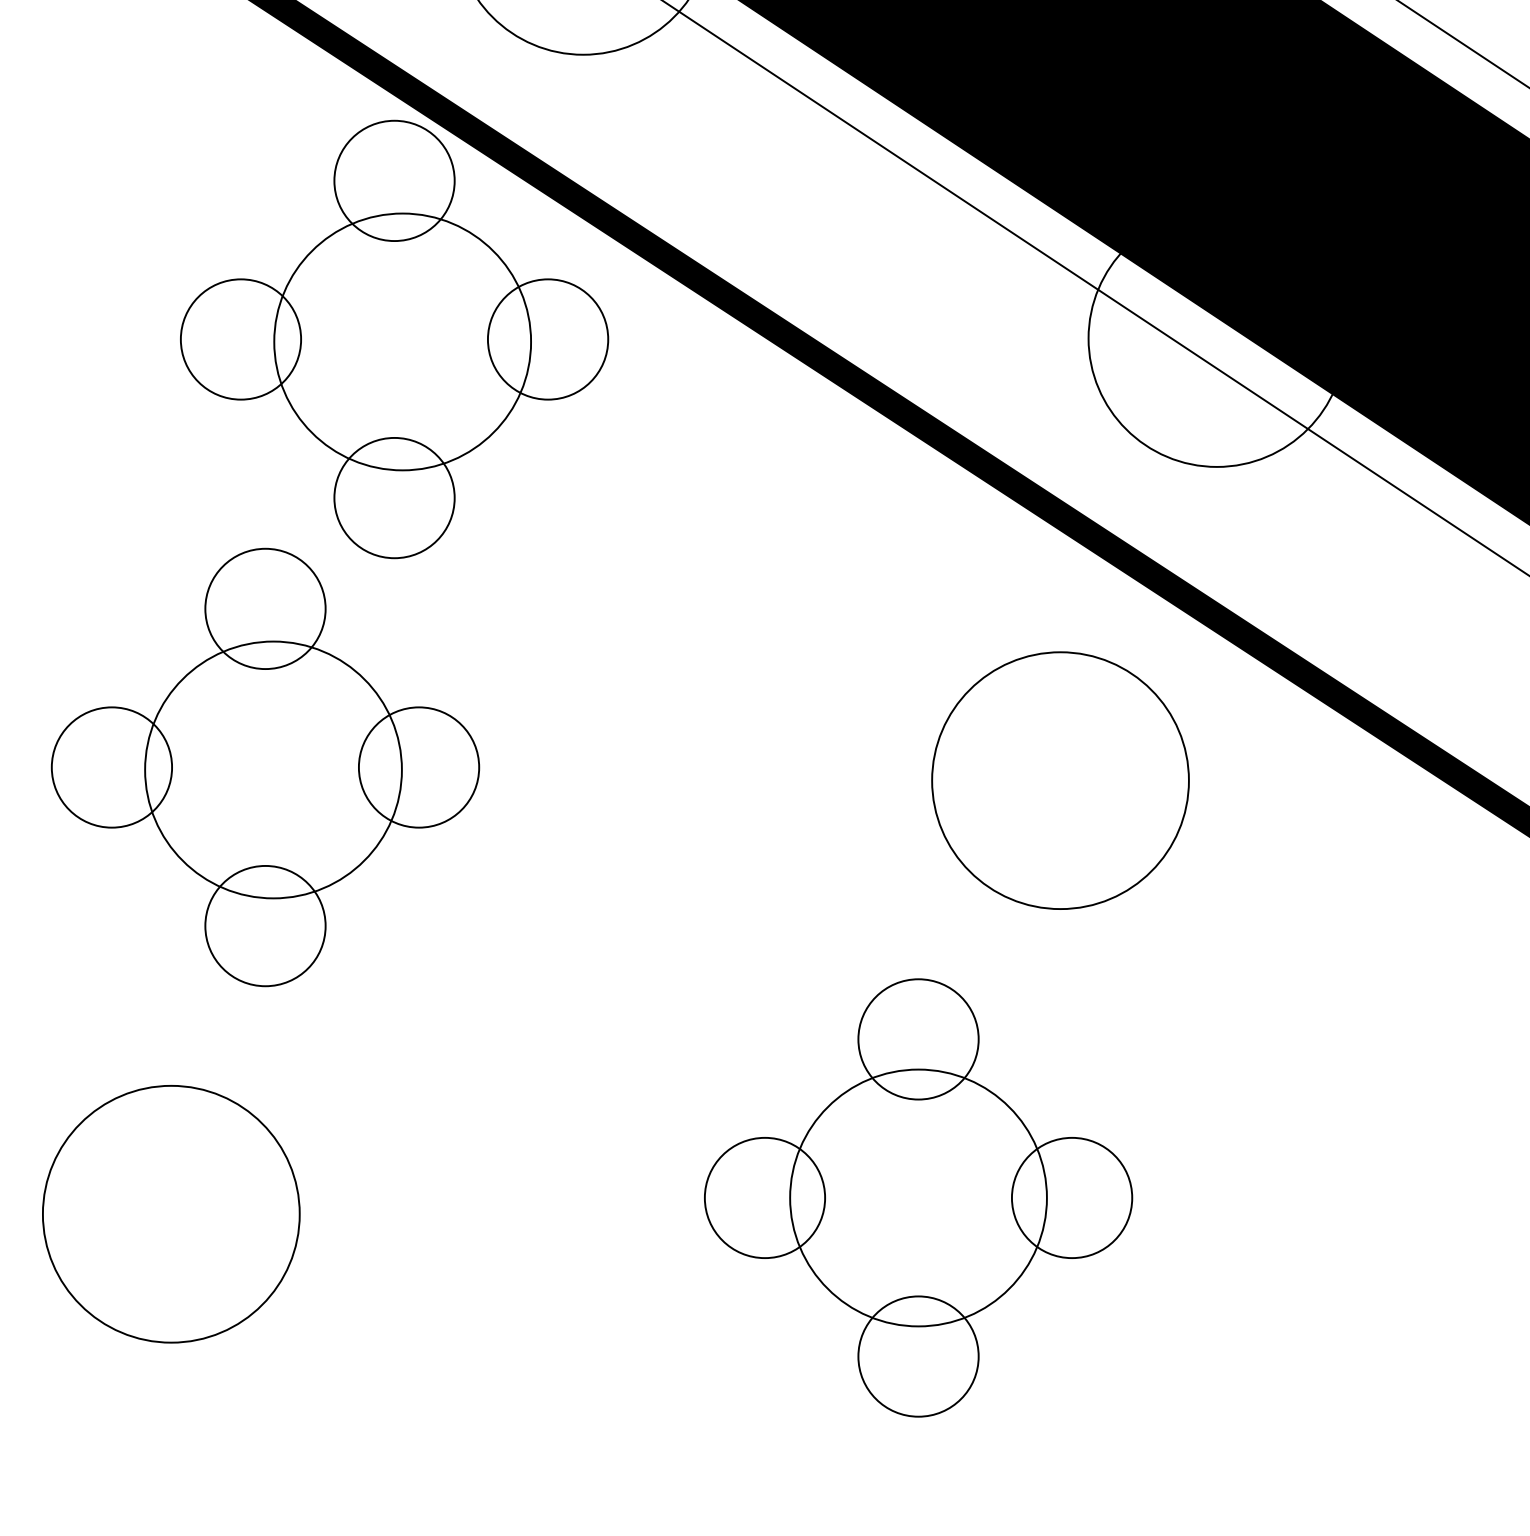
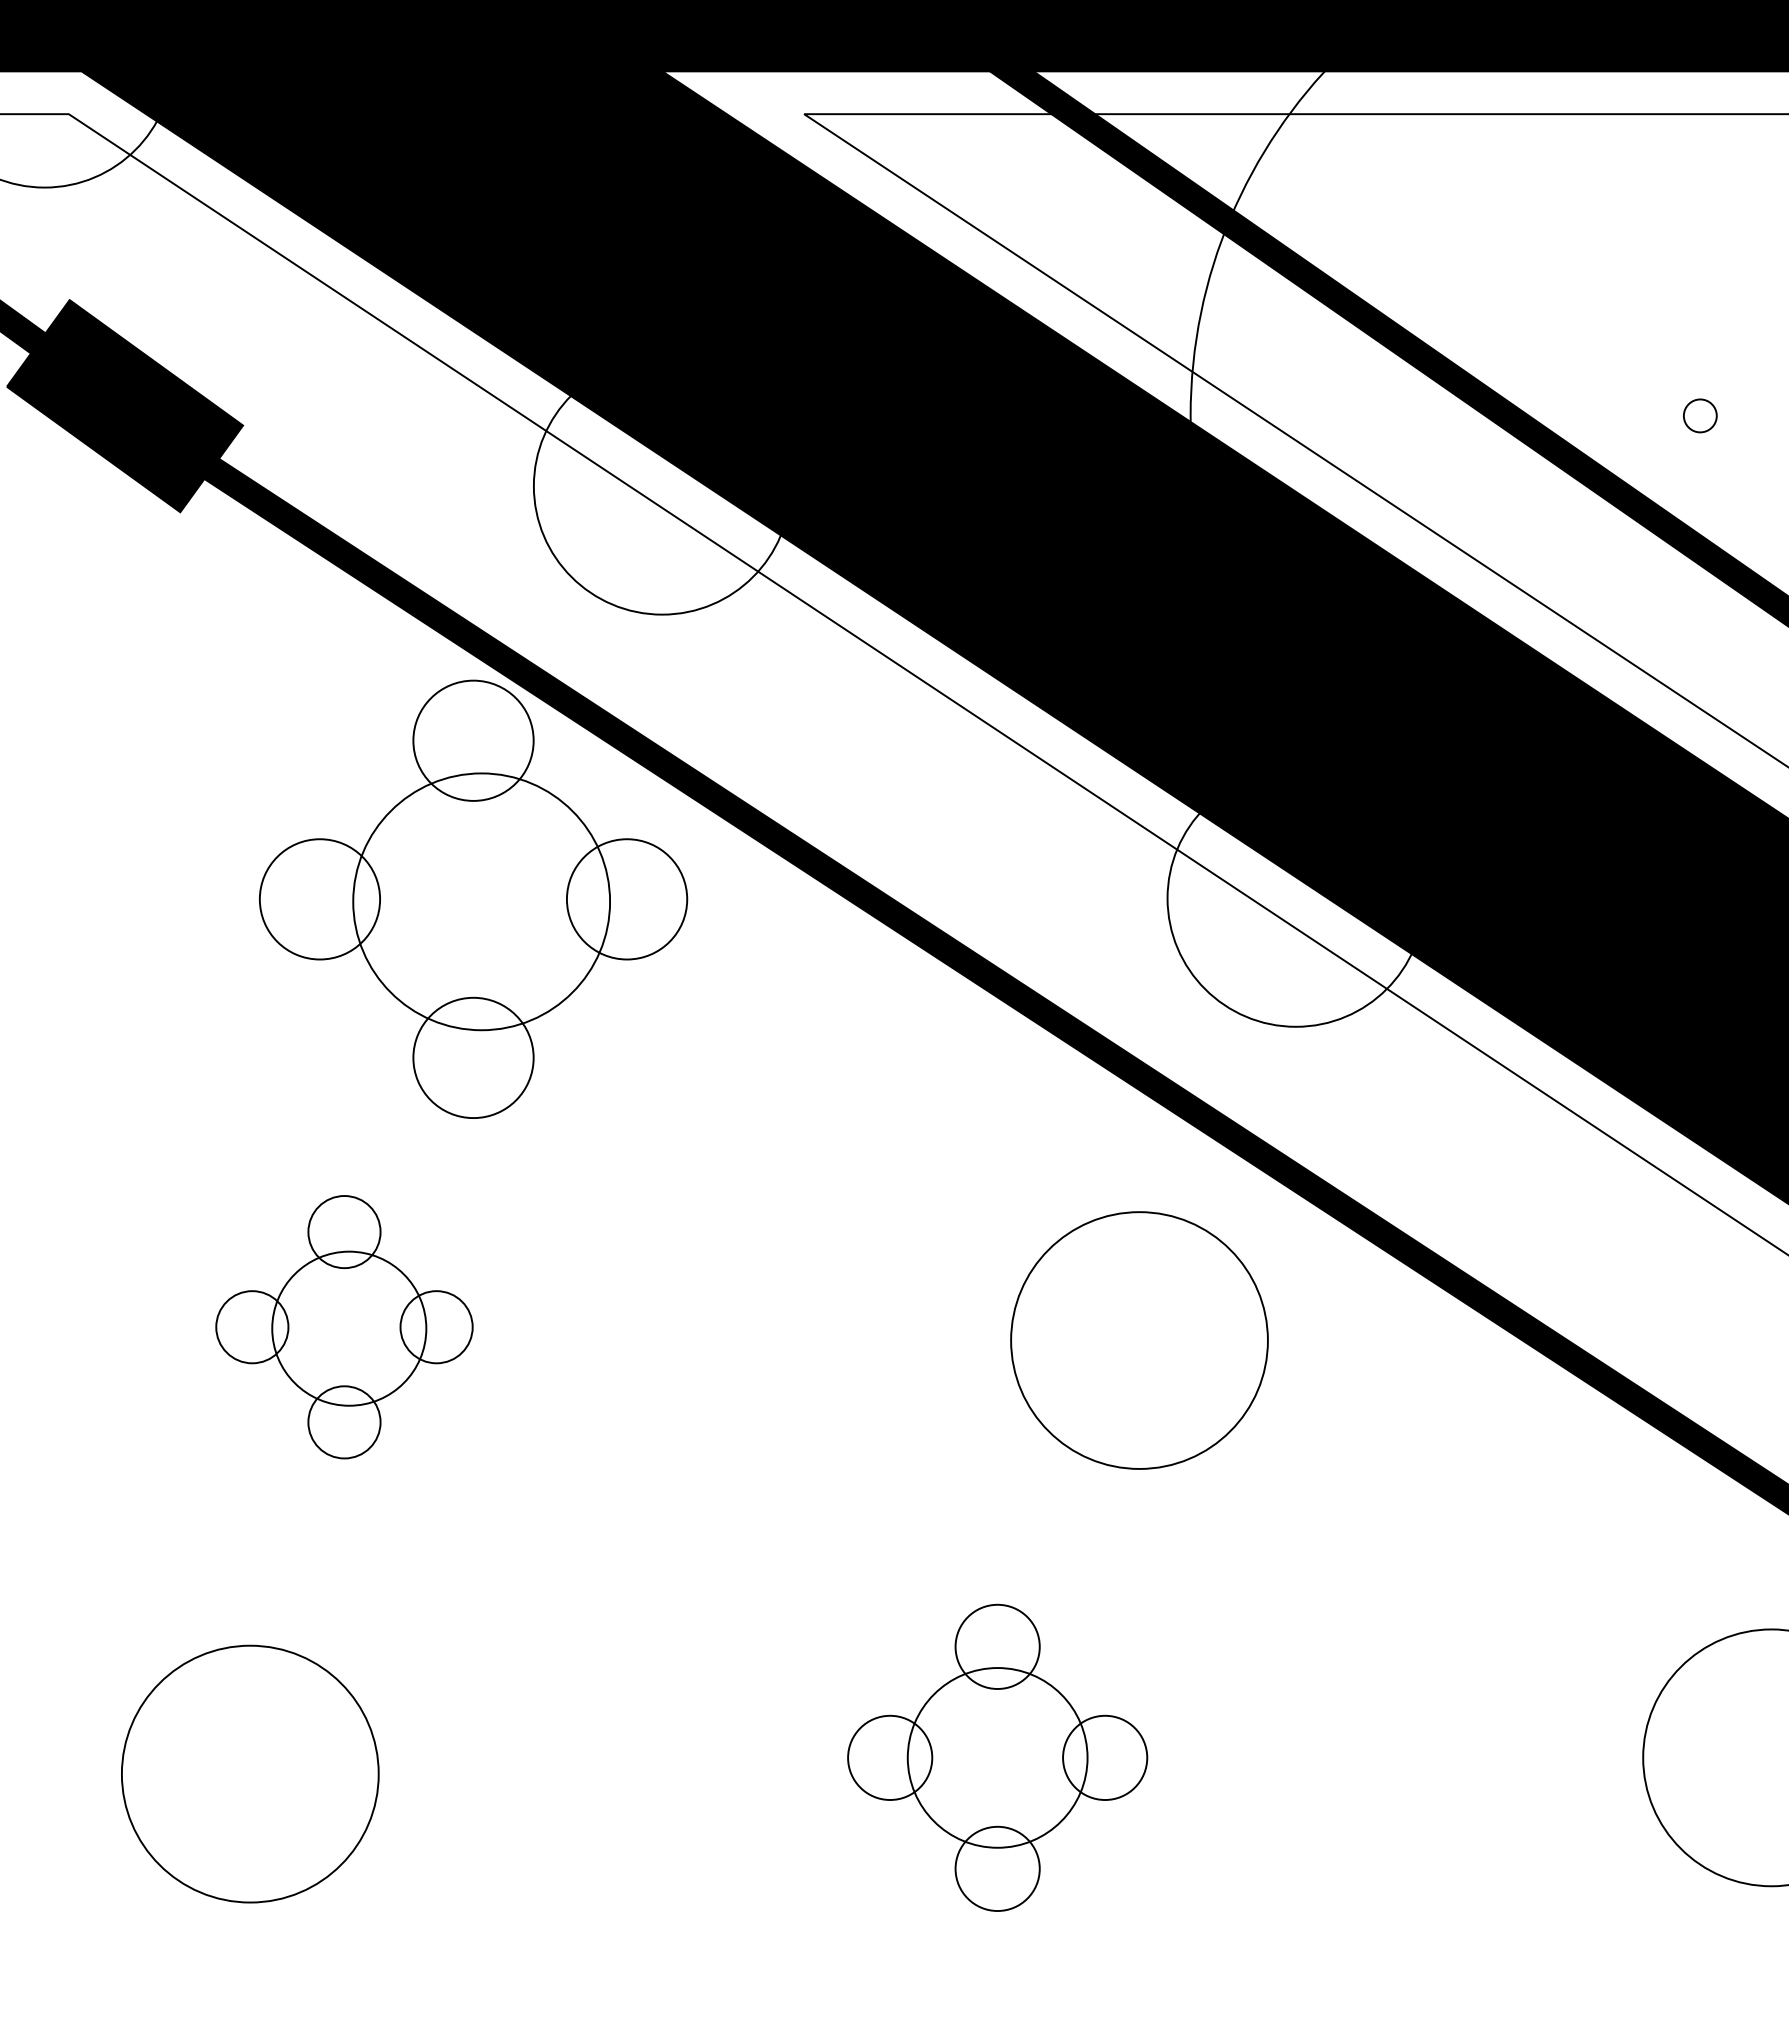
part: (265, 766) -> (344, 1326), size x0.6
part: (918, 1197) -> (997, 1757), size x0.7

